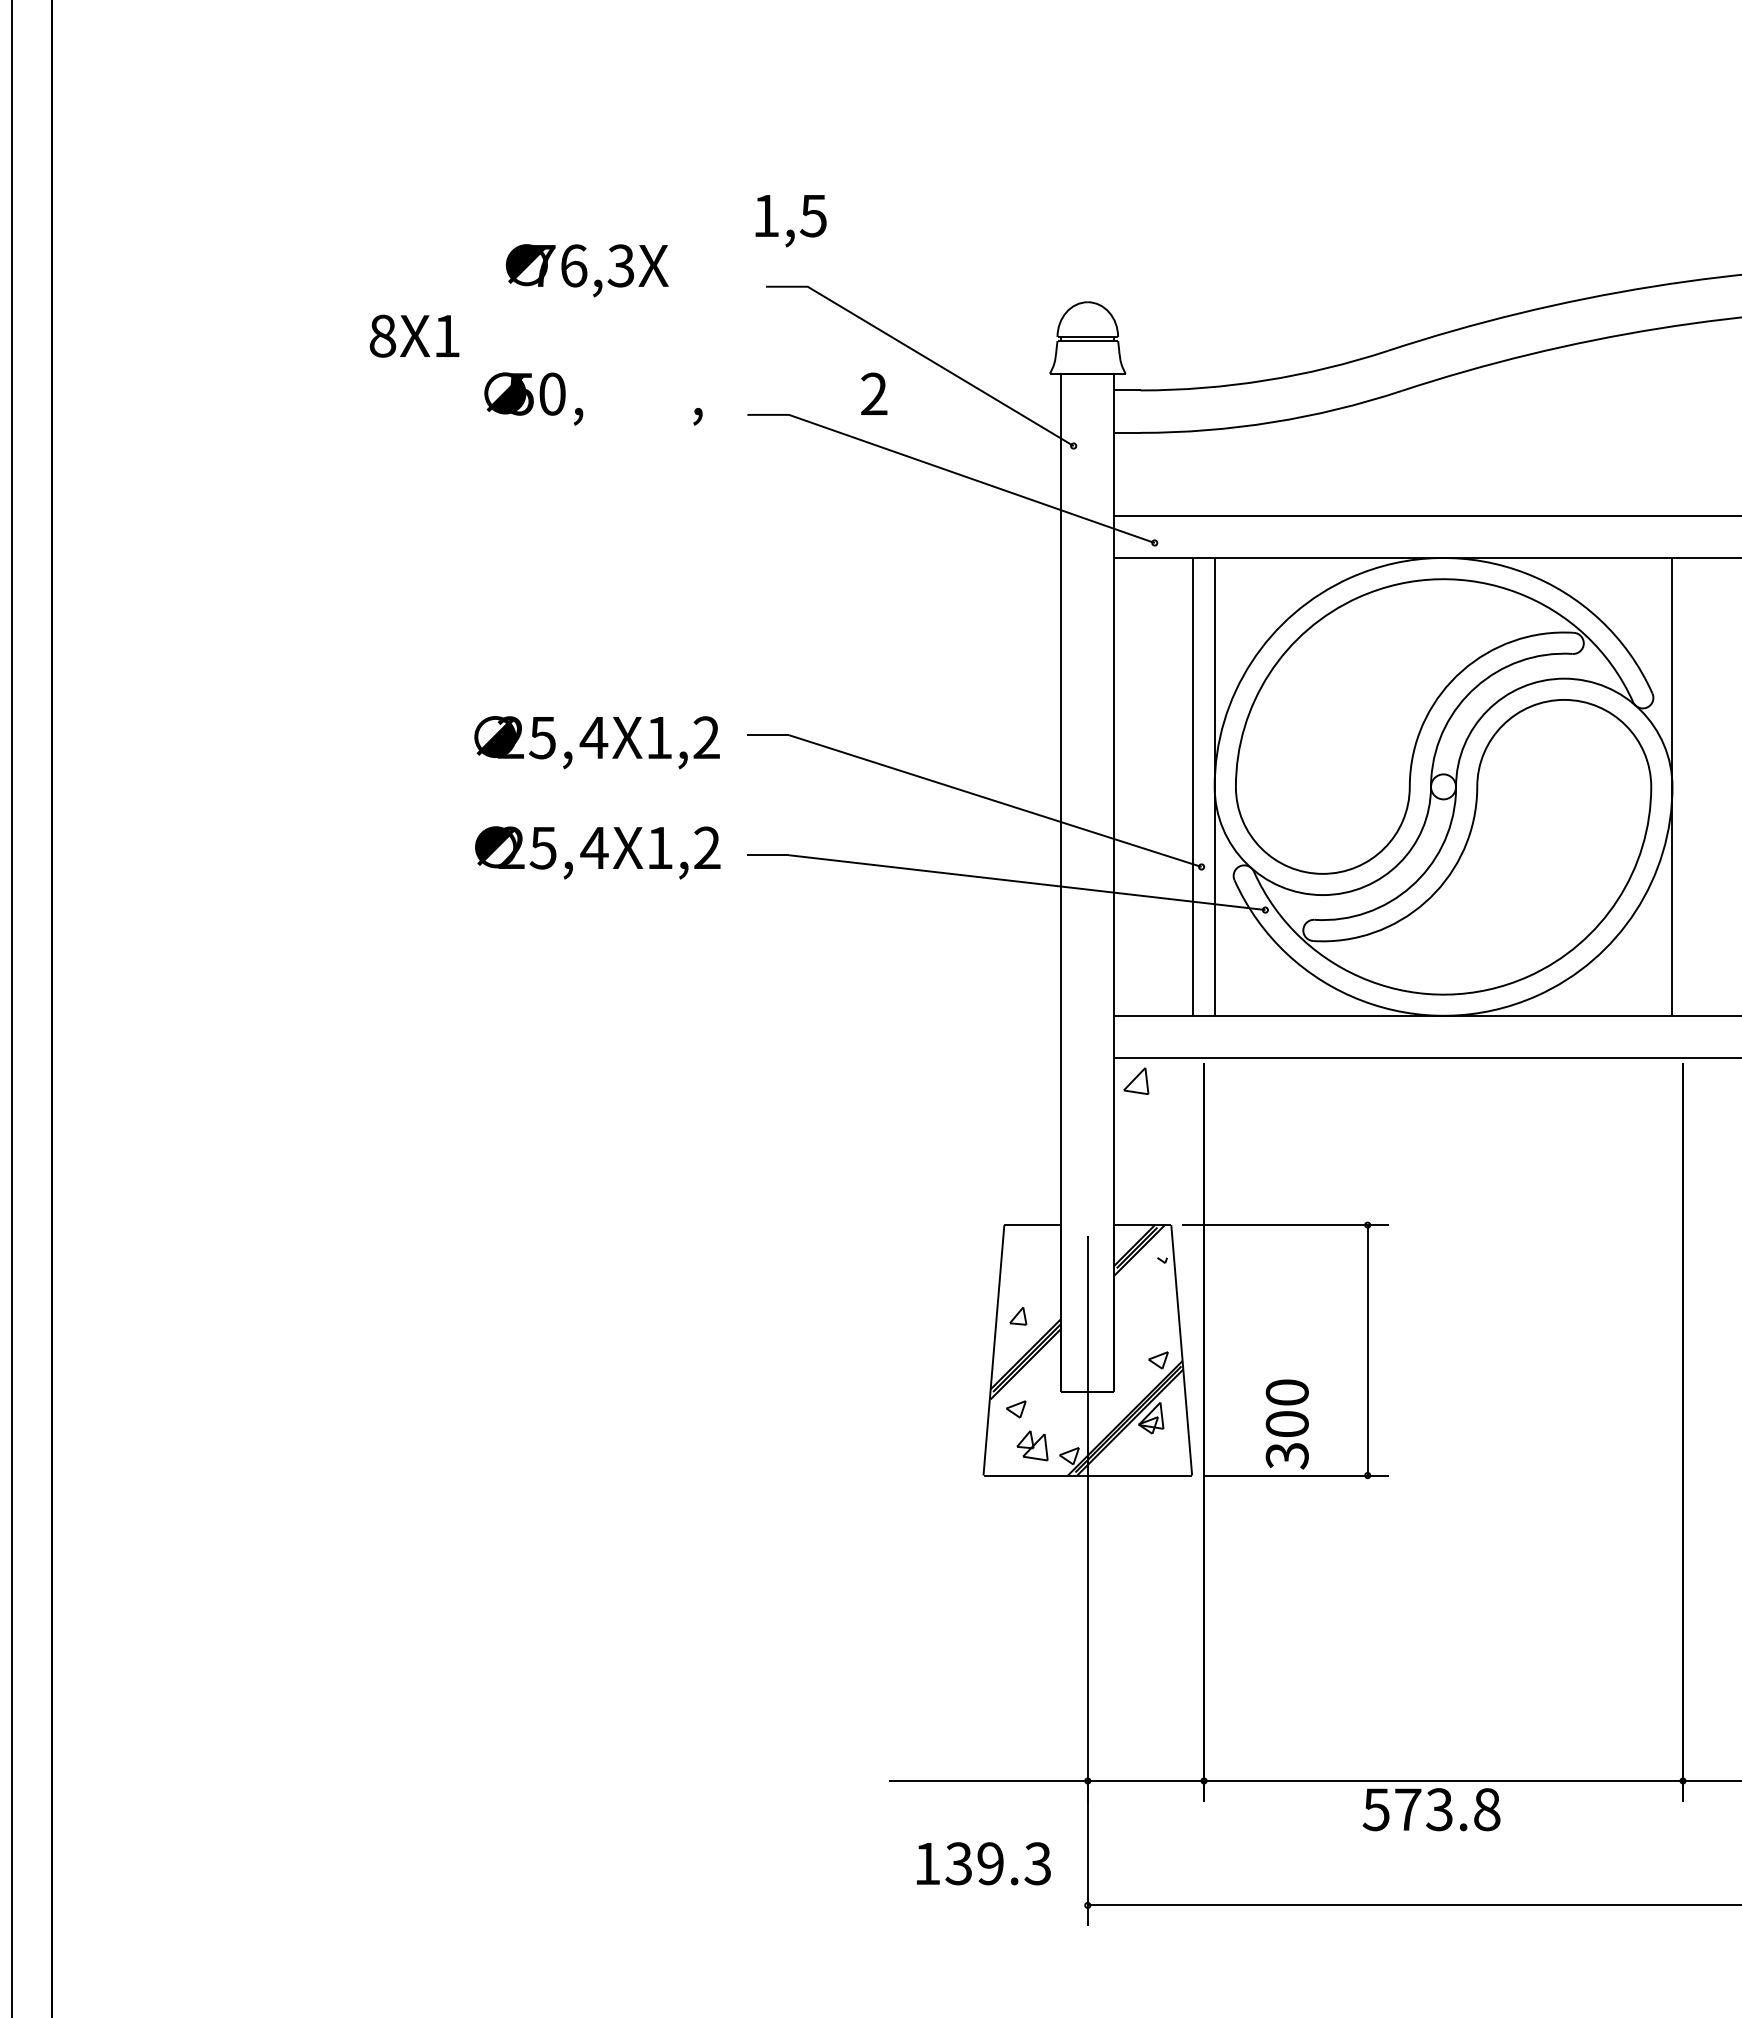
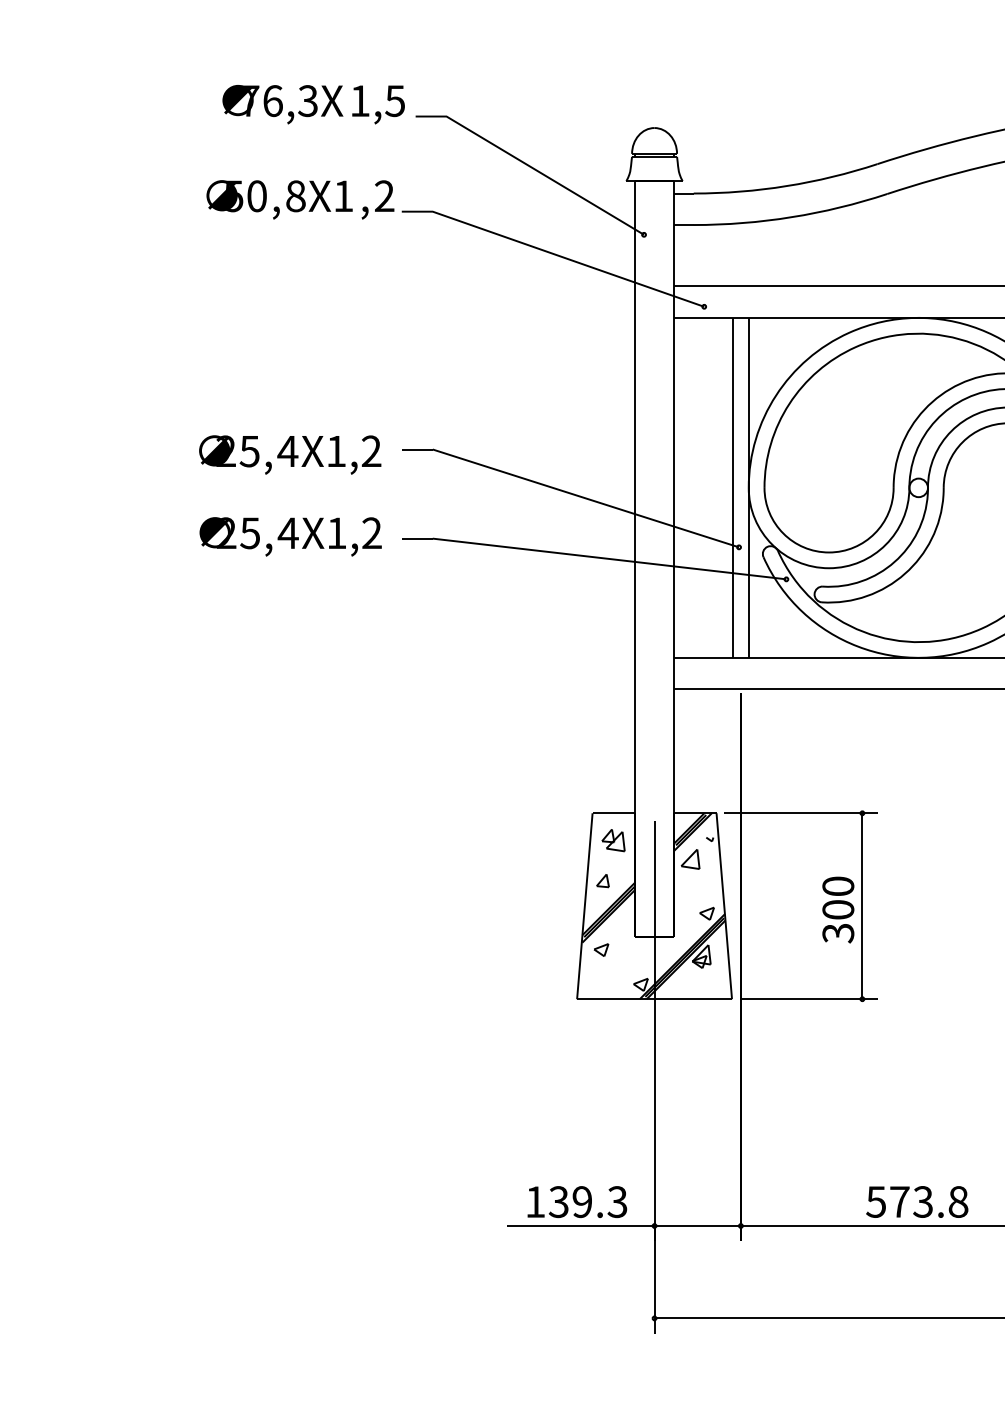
text: (790, 221) -> (378, 105), moved
text: (414, 335) -> (319, 195), moved
text: (874, 393) -> (384, 195), moved
part: (1136, 1080) -> (690, 858), moved
text: (1286, 1424) -> (837, 910), moved
part: (1032, 1445) -> (613, 840), moved
text: (1431, 1809) -> (917, 1201), moved
text: (983, 1863) -> (577, 1201), moved

